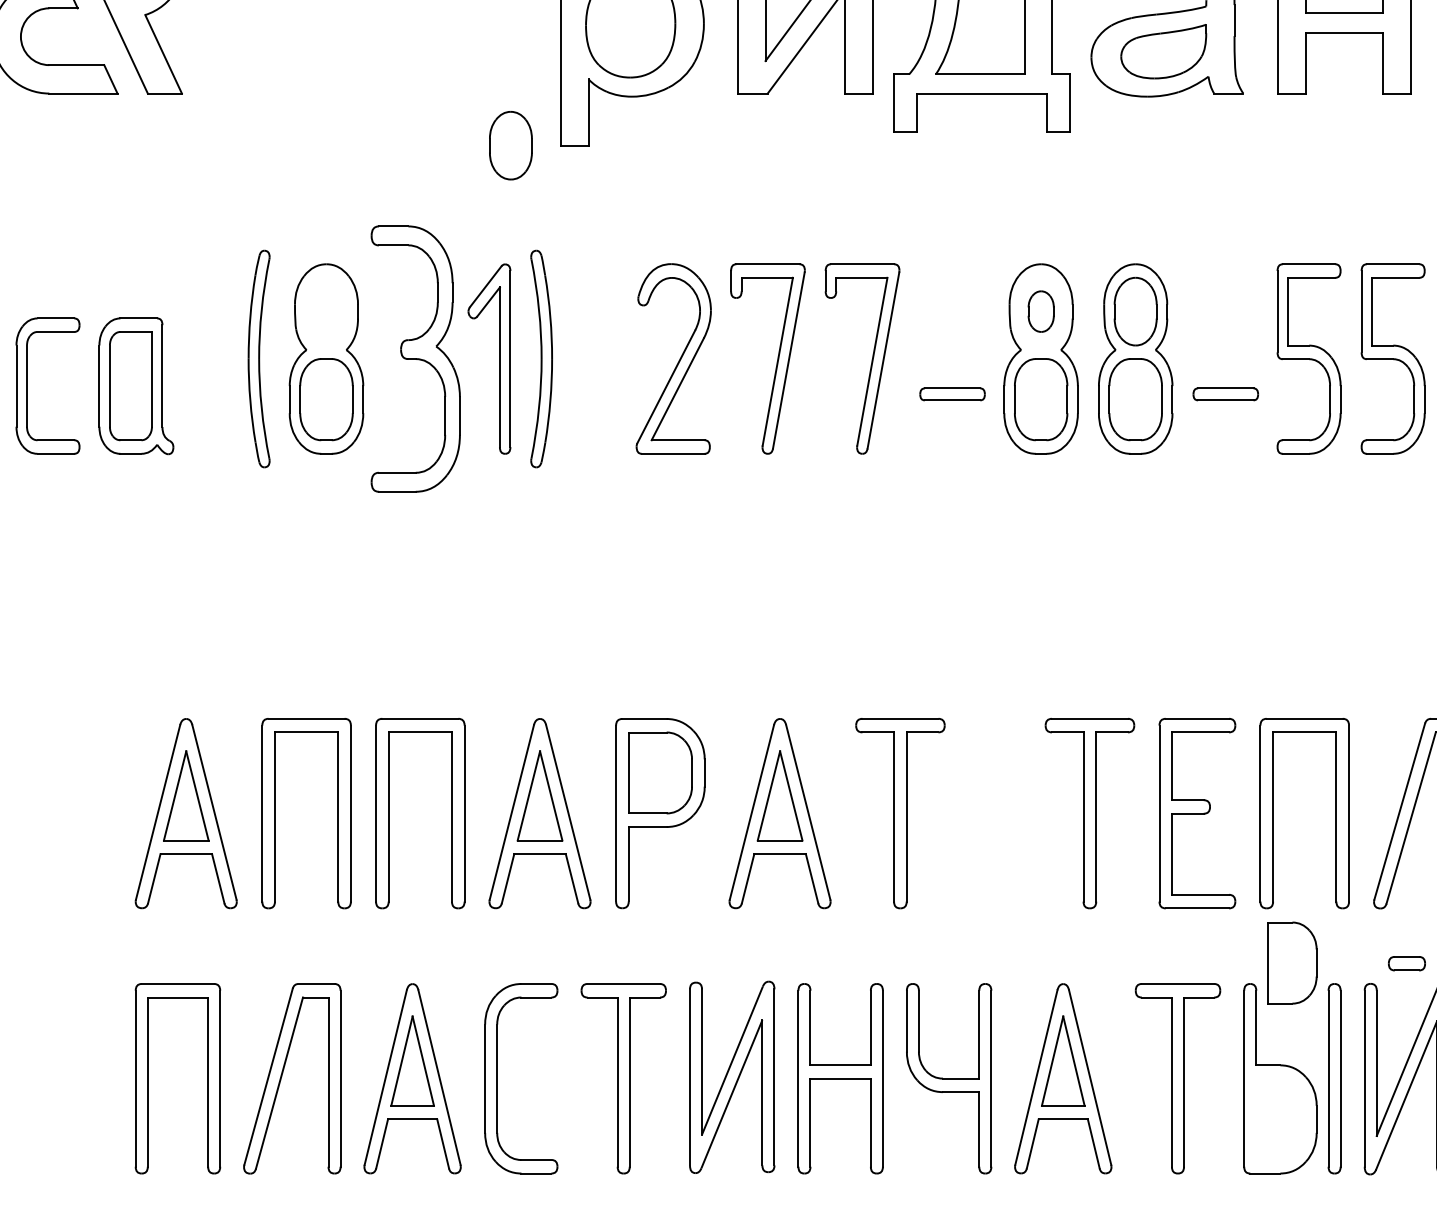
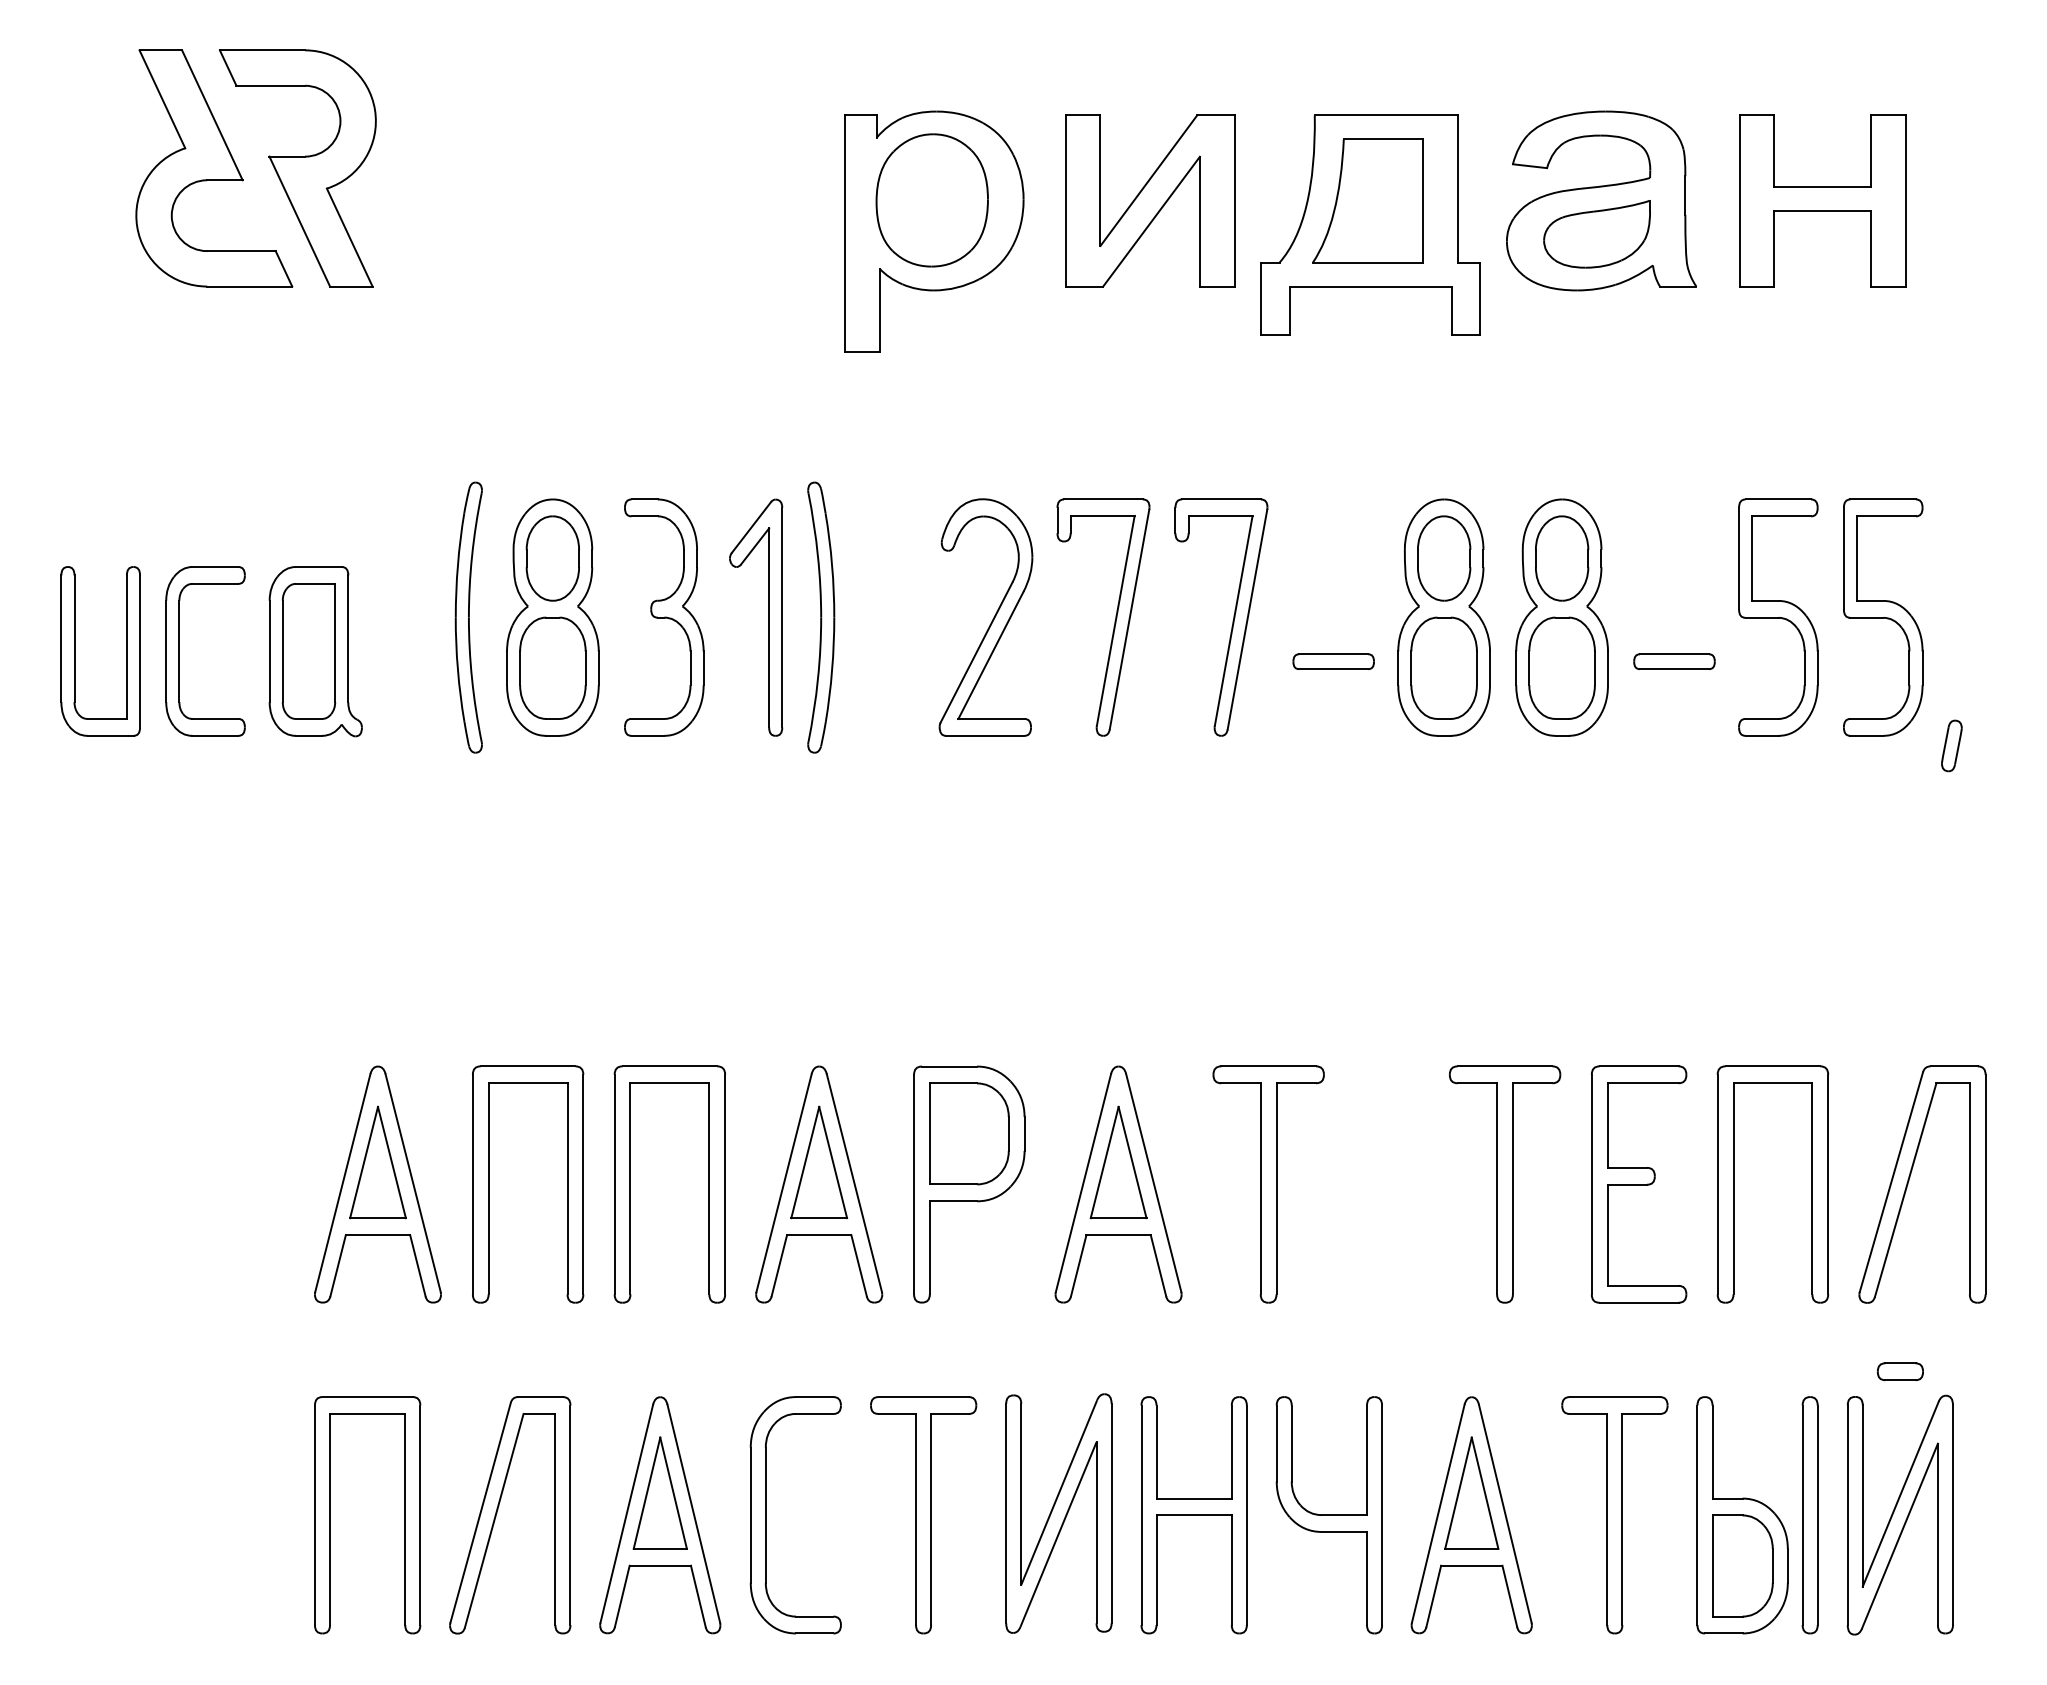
part: (510, 145) -> (552, 558), moved
part: (1041, 311) -> (1444, 558), size x1.67
part: (415, 358) -> (664, 617), size x0.71
part: (1292, 962) -> (1742, 1565), moved

